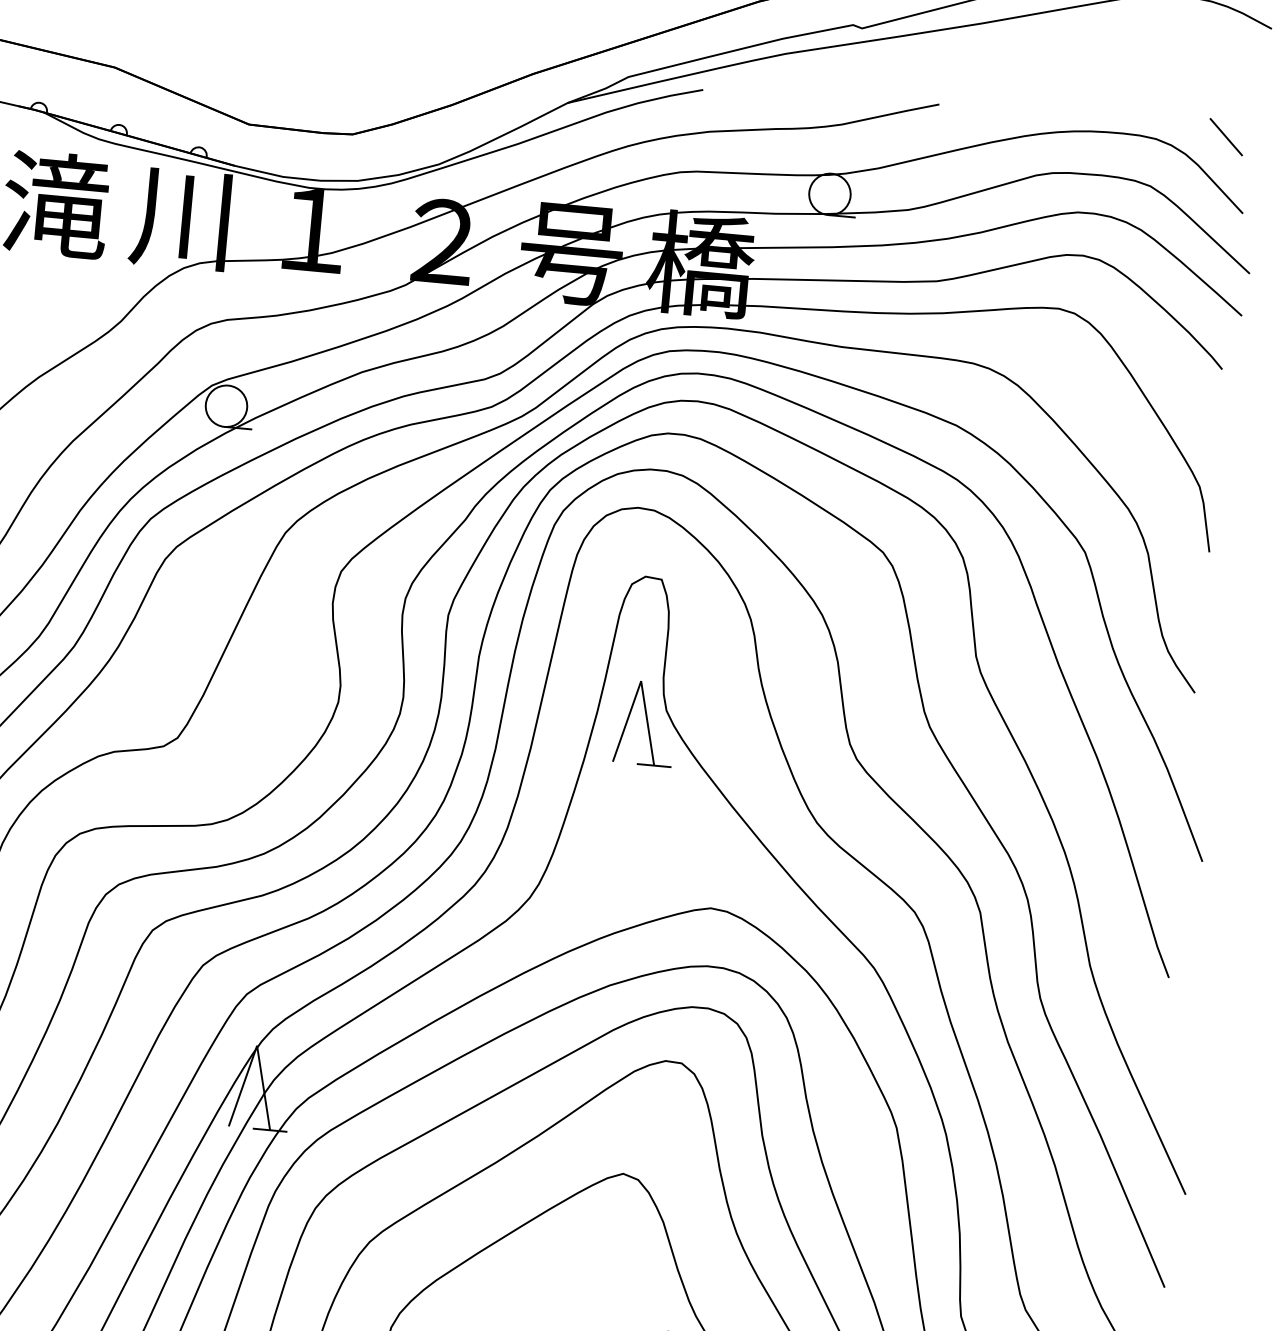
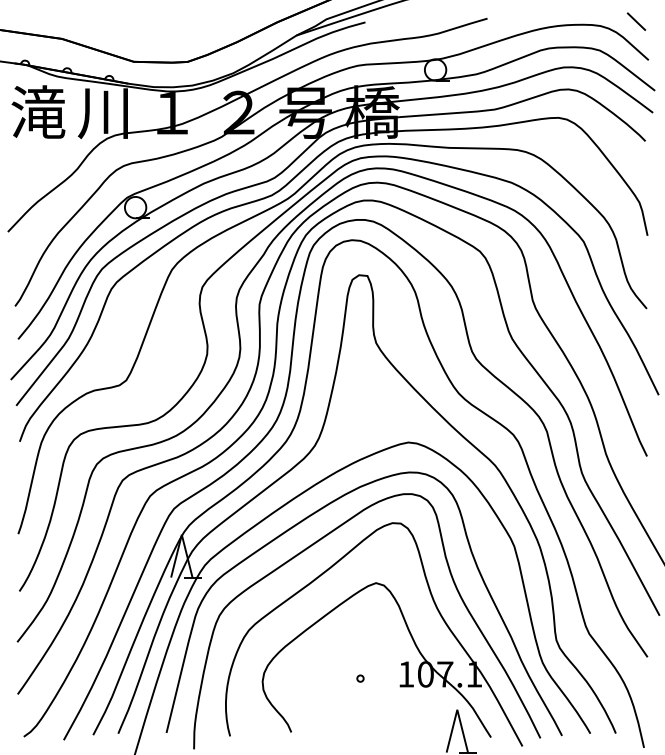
part: (644, 723) -> (365, 350), removed

